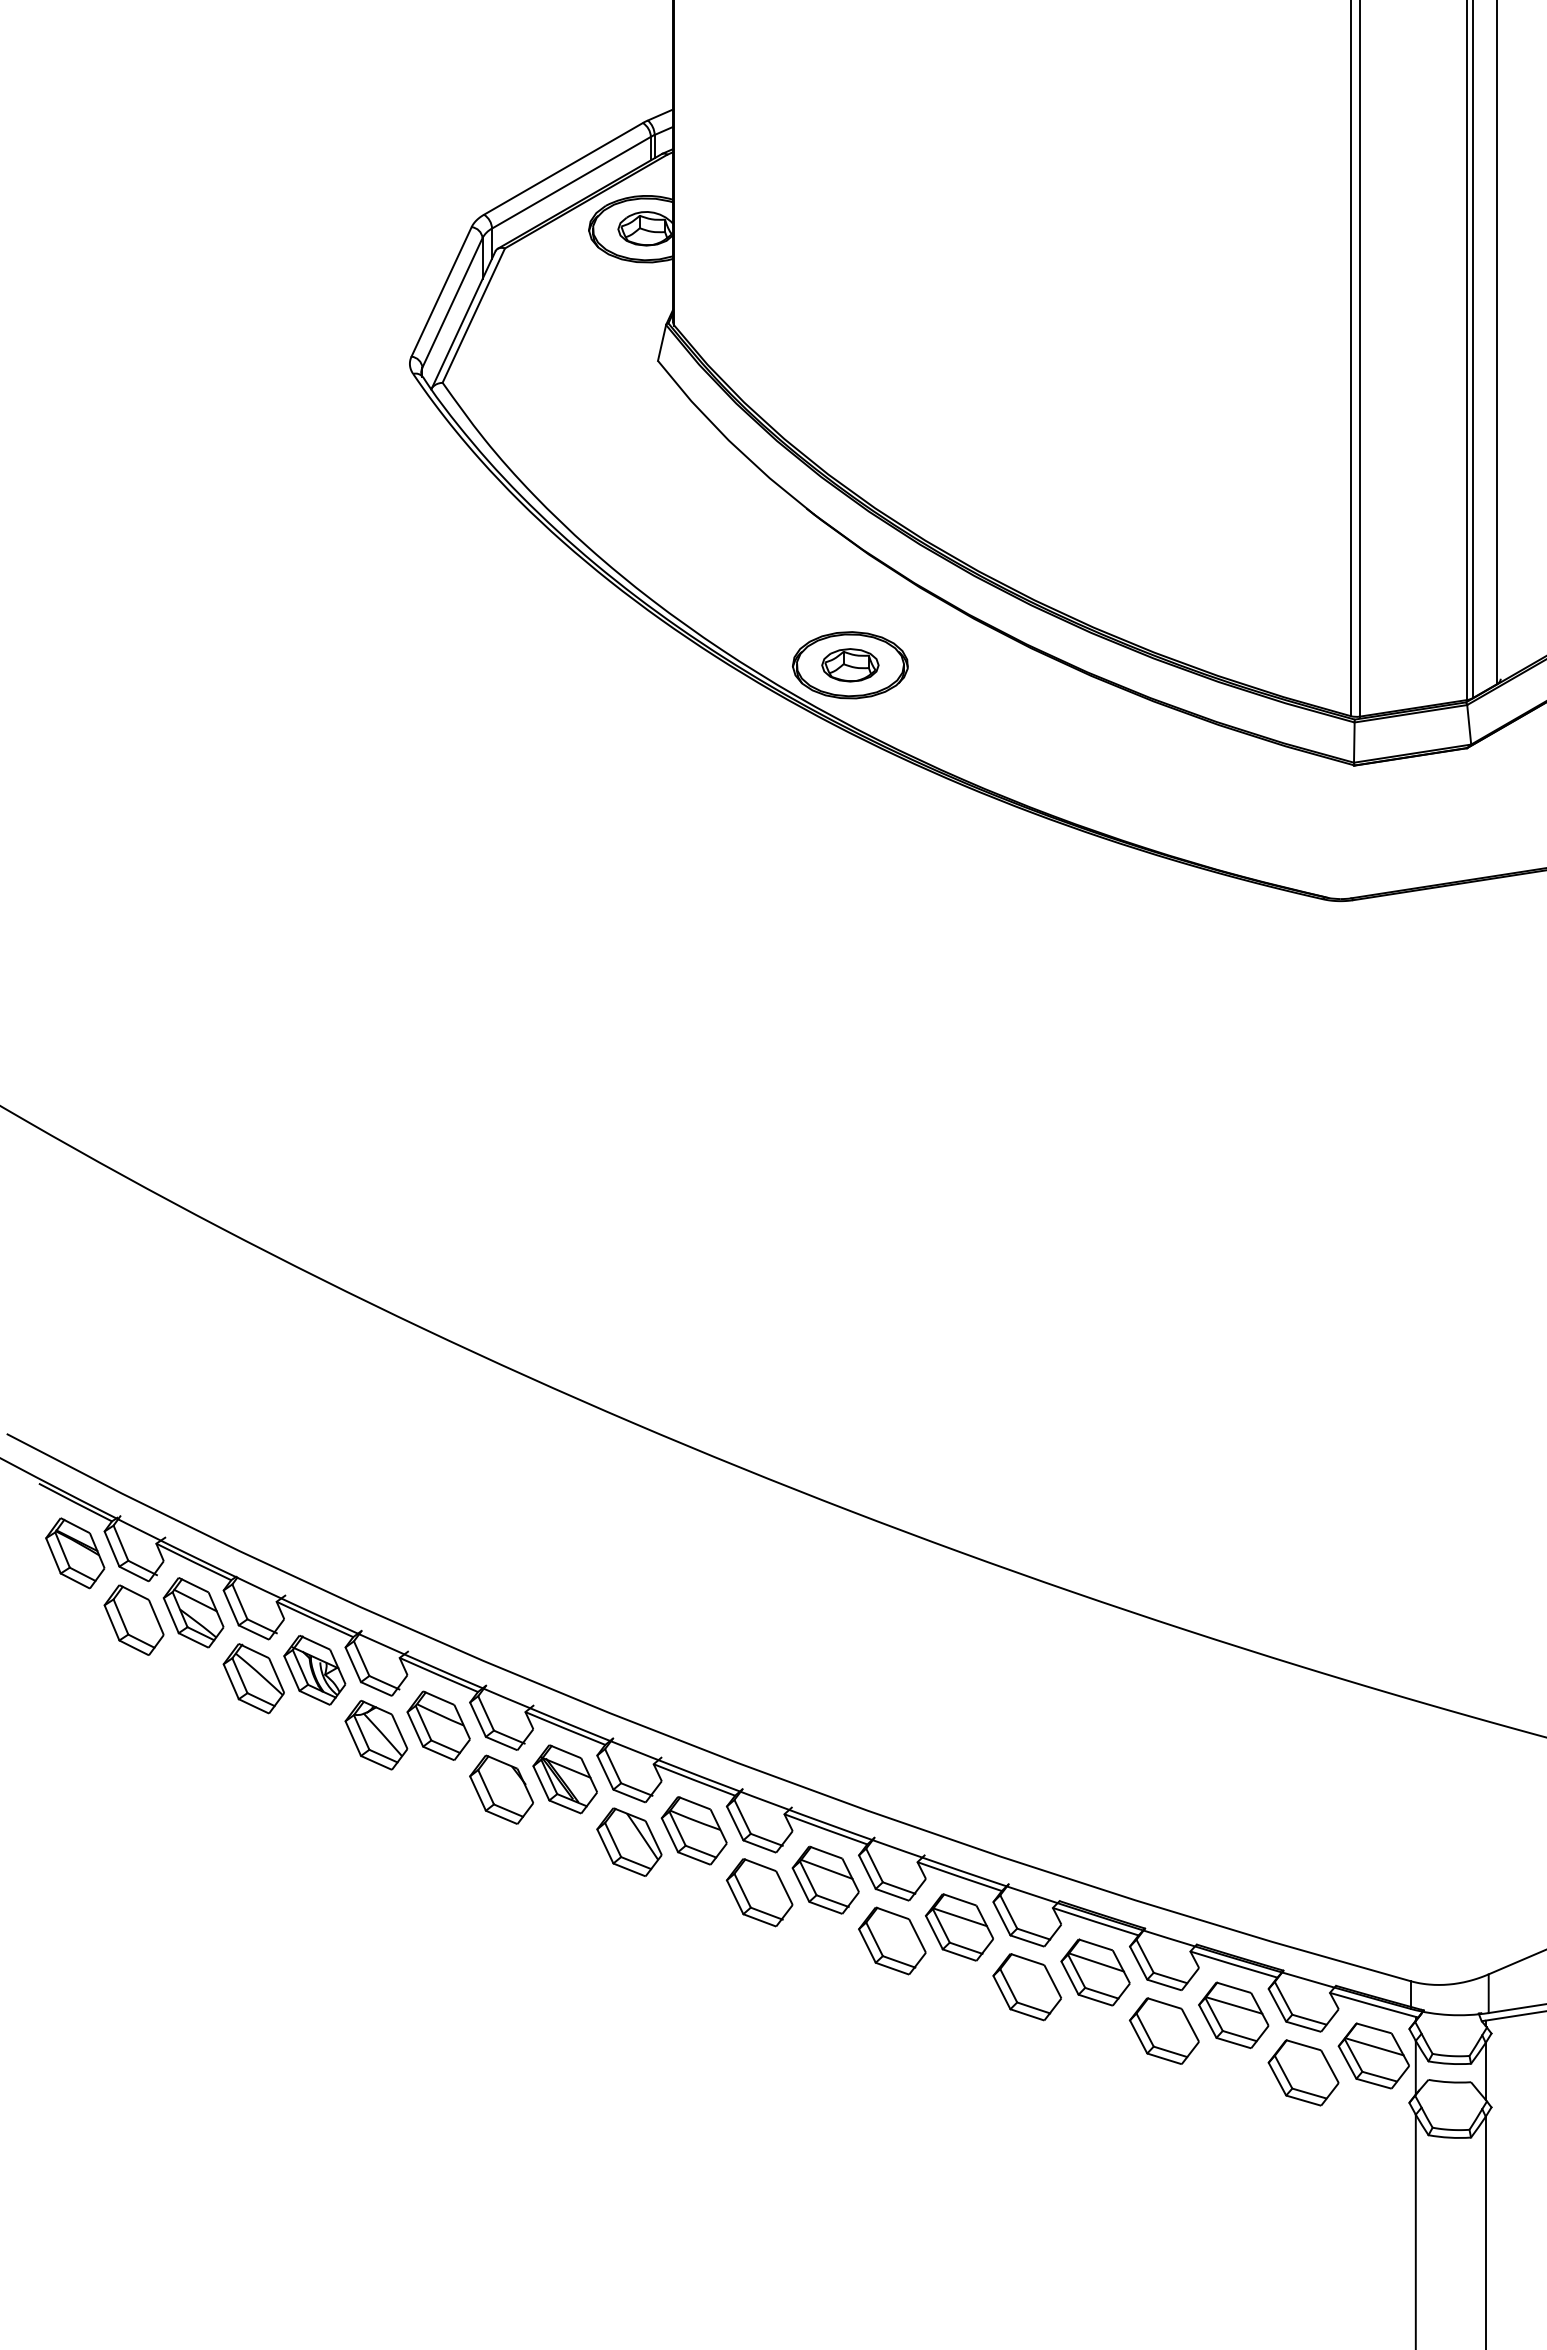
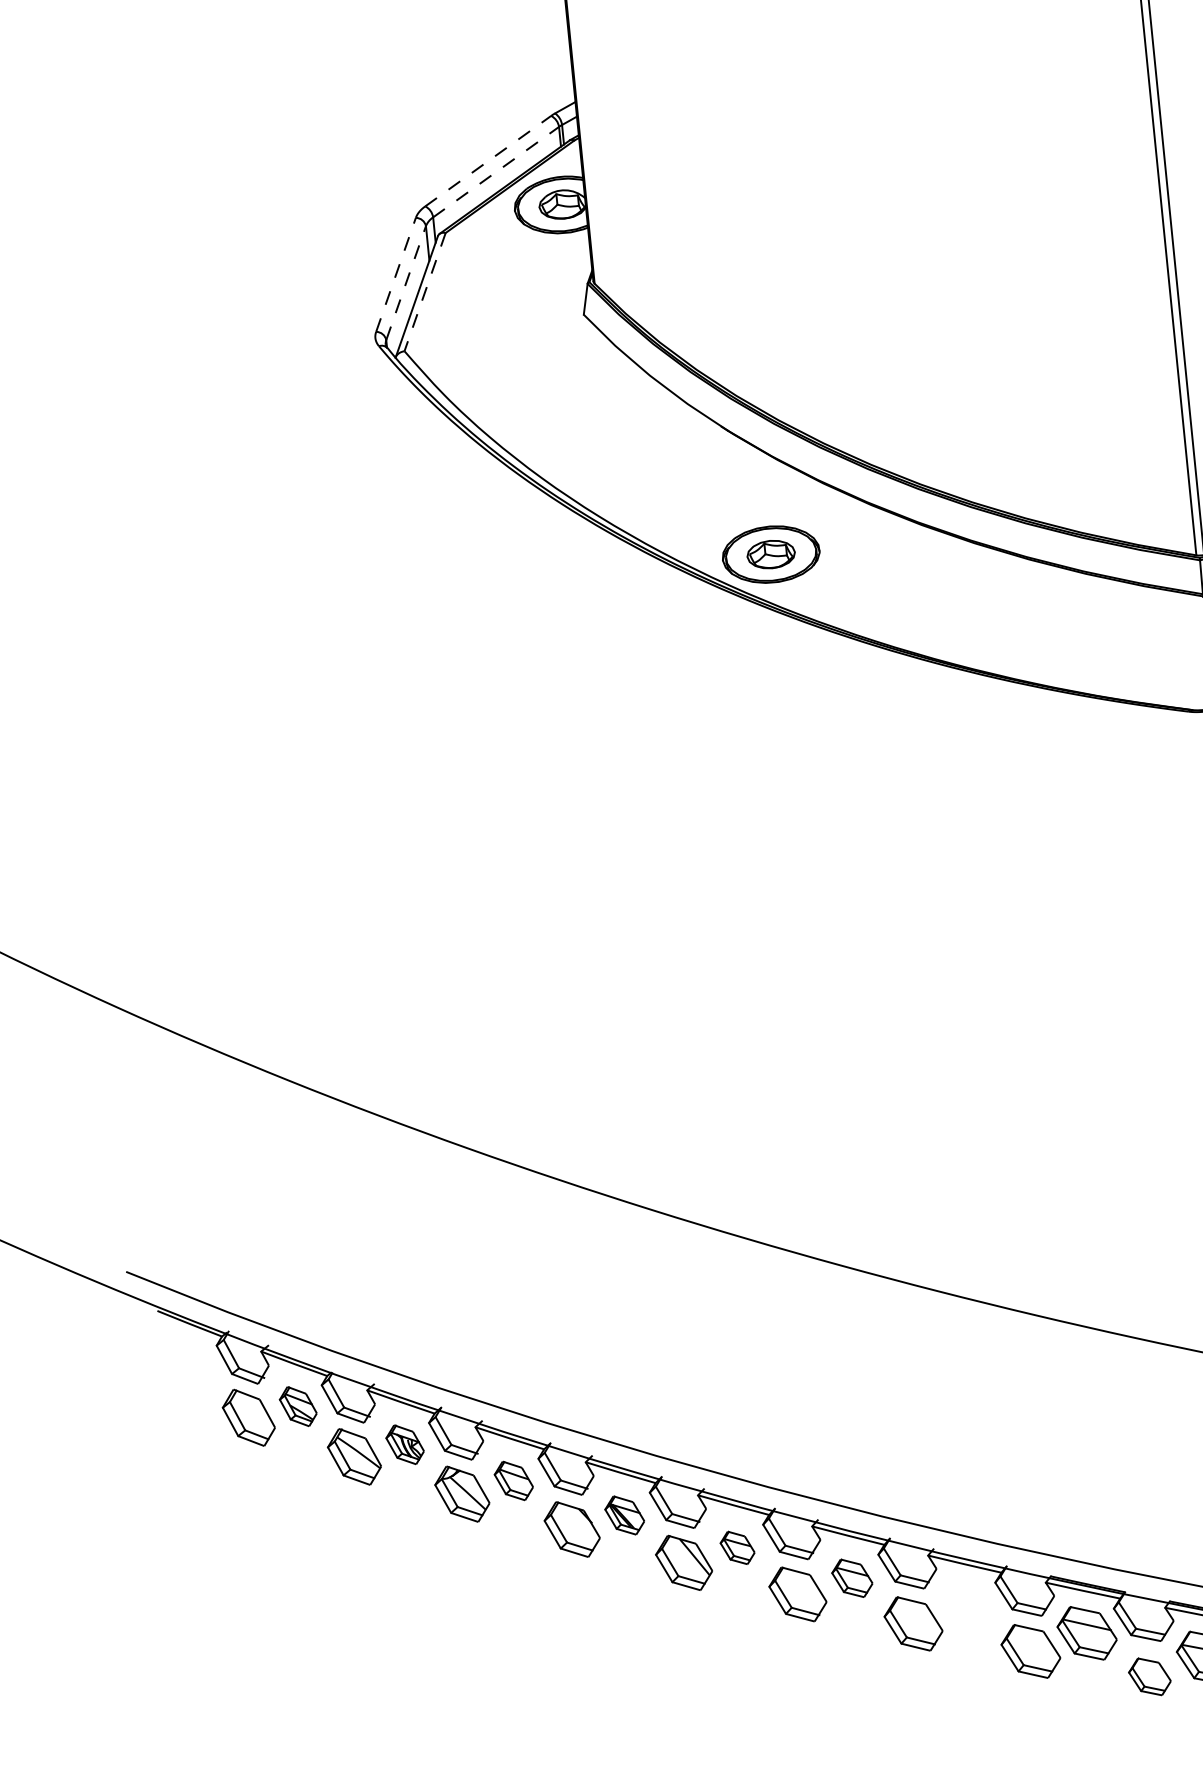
line: (563, 168) -> (488, 160), solid -> dashed
line: (571, 182) -> (496, 171), solid -> dashed
line: (441, 291) -> (395, 274), solid -> dashed
line: (452, 302) -> (406, 282), solid -> dashed
line: (473, 316) -> (424, 292), solid -> dashed
part: (75, 1553) -> (194, 1366), removed
part: (193, 1612) -> (298, 1406), size x0.7
part: (314, 1670) -> (404, 1444), size x0.7
part: (438, 1725) -> (513, 1480), size x0.7
part: (564, 1779) -> (624, 1515), size x0.7
part: (693, 1830) -> (737, 1547), size x0.6
part: (825, 1879) -> (852, 1577), size x0.7
part: (958, 1927) -> (968, 1607), removed
part: (1164, 2030) -> (1149, 1676), size x0.7

